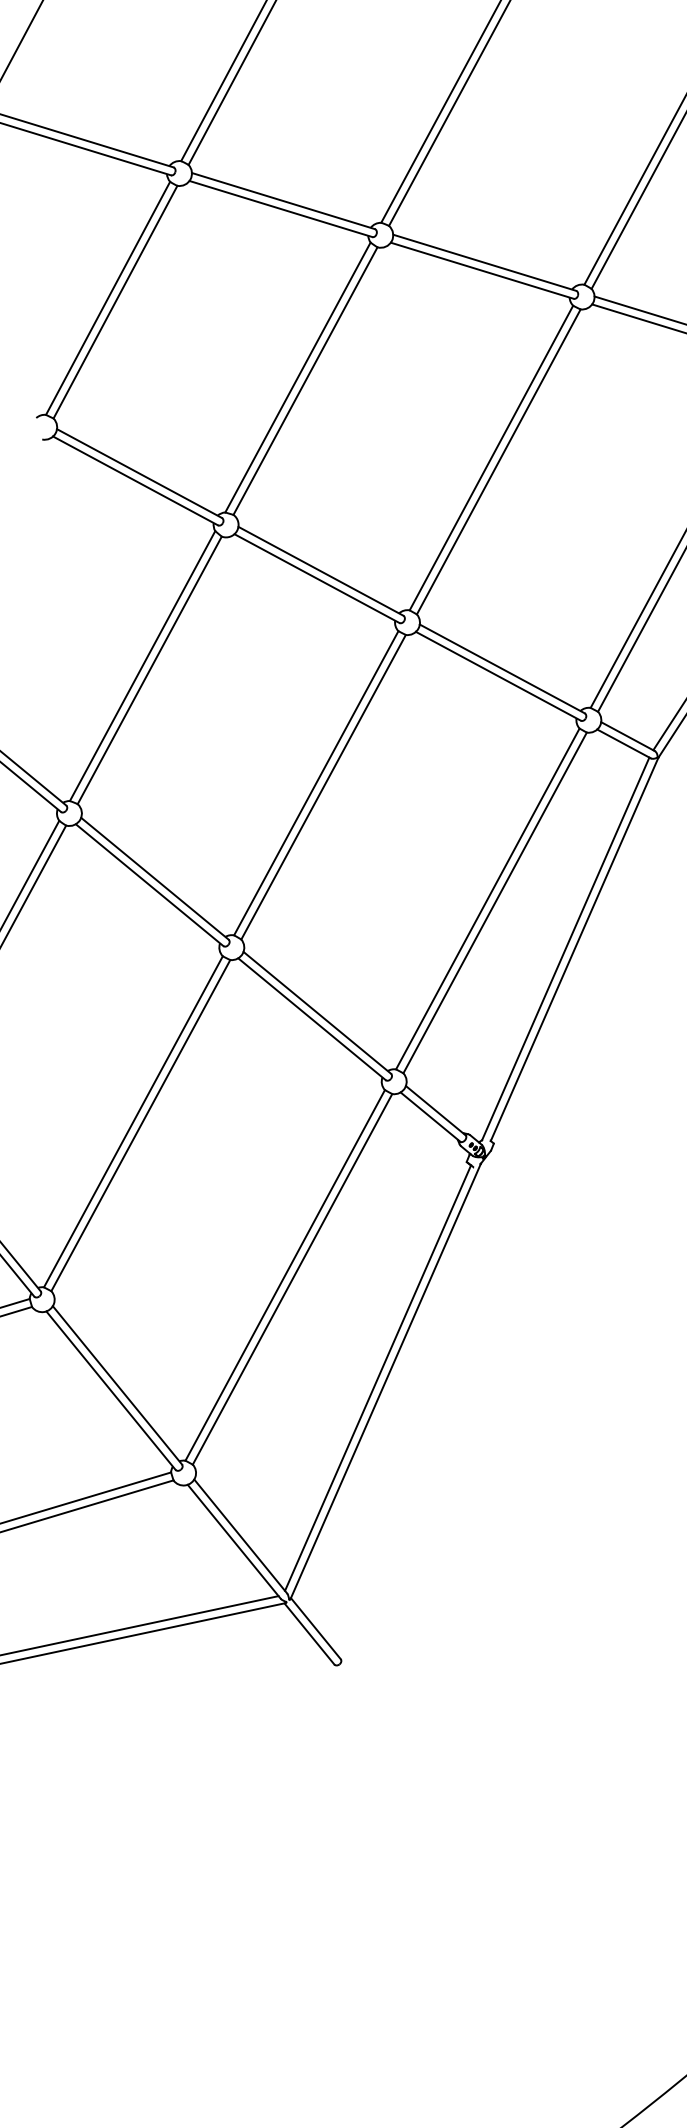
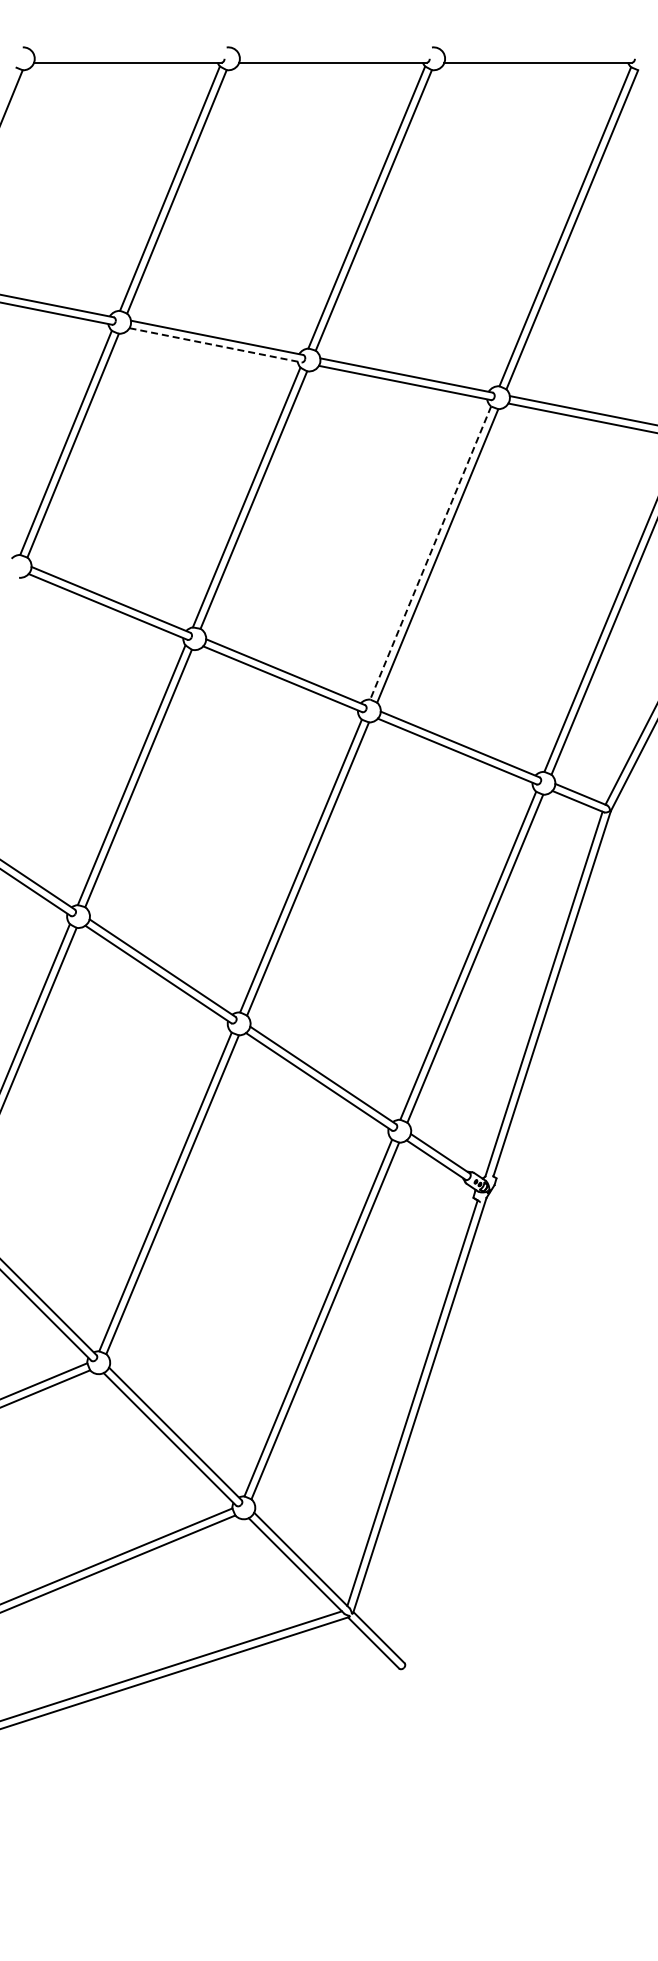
line: (280, 209) -> (215, 345), solid -> dashed
line: (491, 458) -> (430, 553), solid -> dashed

